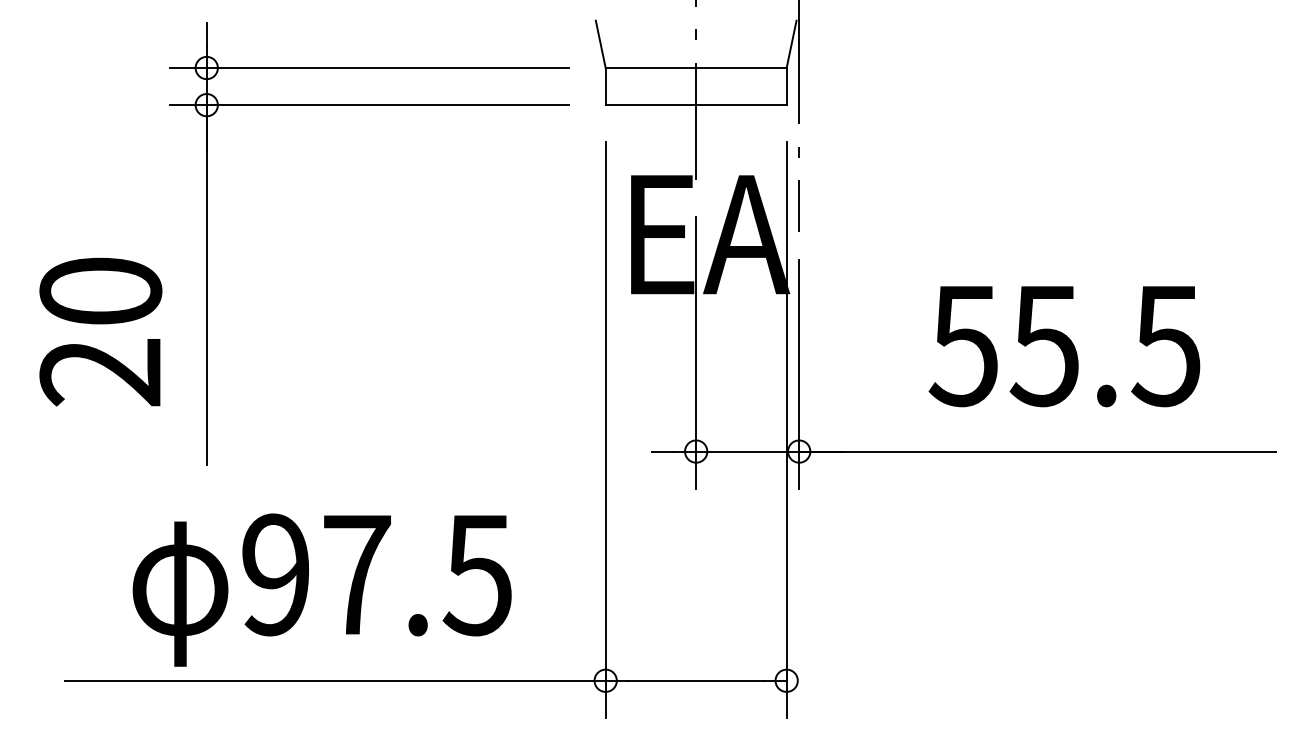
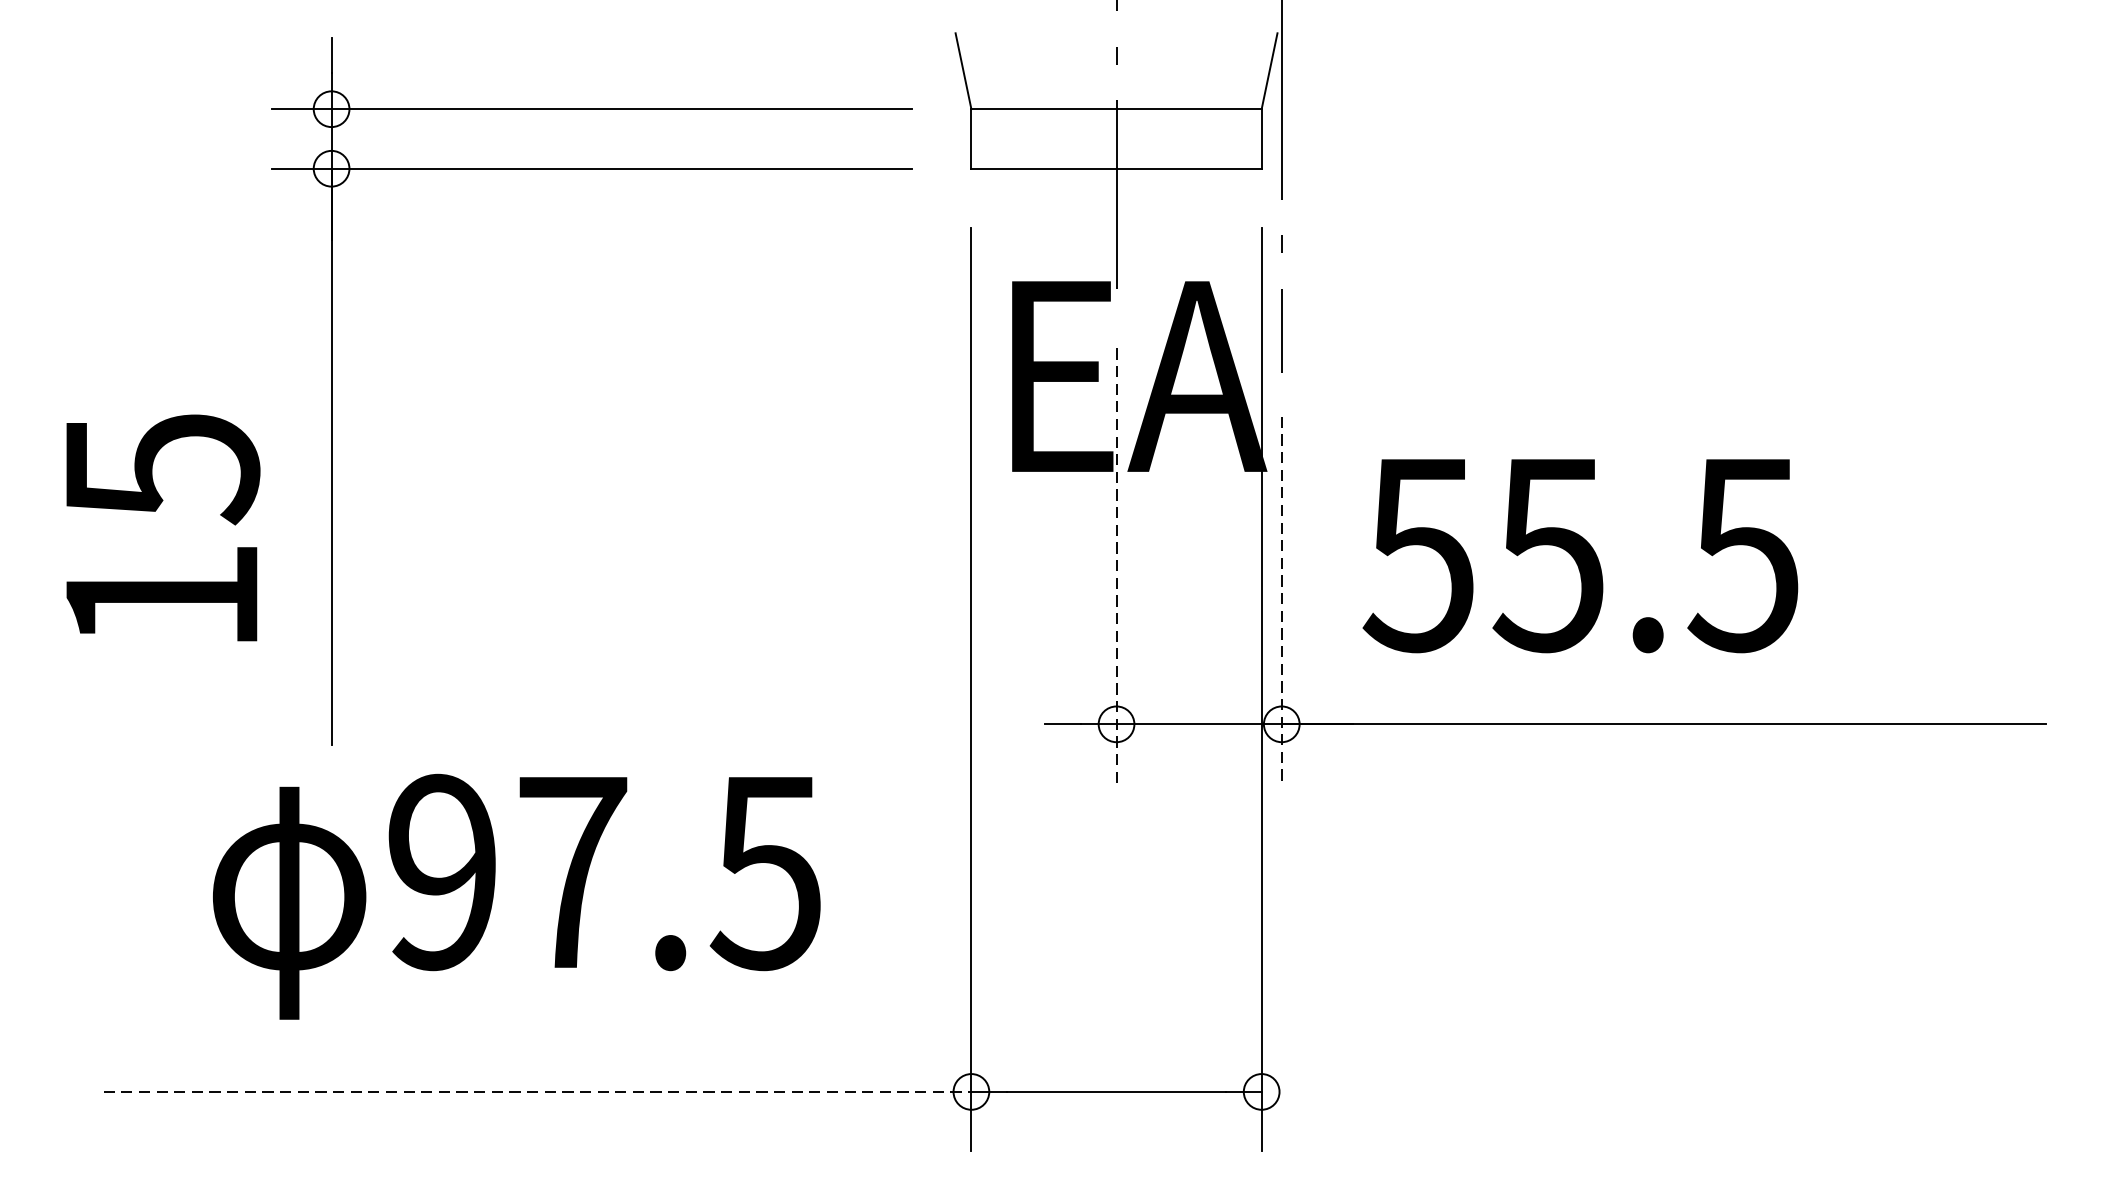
text: (100, 331) -> (161, 531), 20 -> 15
text: (1064, 346) -> (1580, 555), moved
line: (696, 352) -> (1117, 565), solid -> dashed
line: (799, 374) -> (1282, 600), solid -> dashed
text: (321, 589) -> (515, 895), moved
line: (335, 680) -> (538, 1091), solid -> dashed

